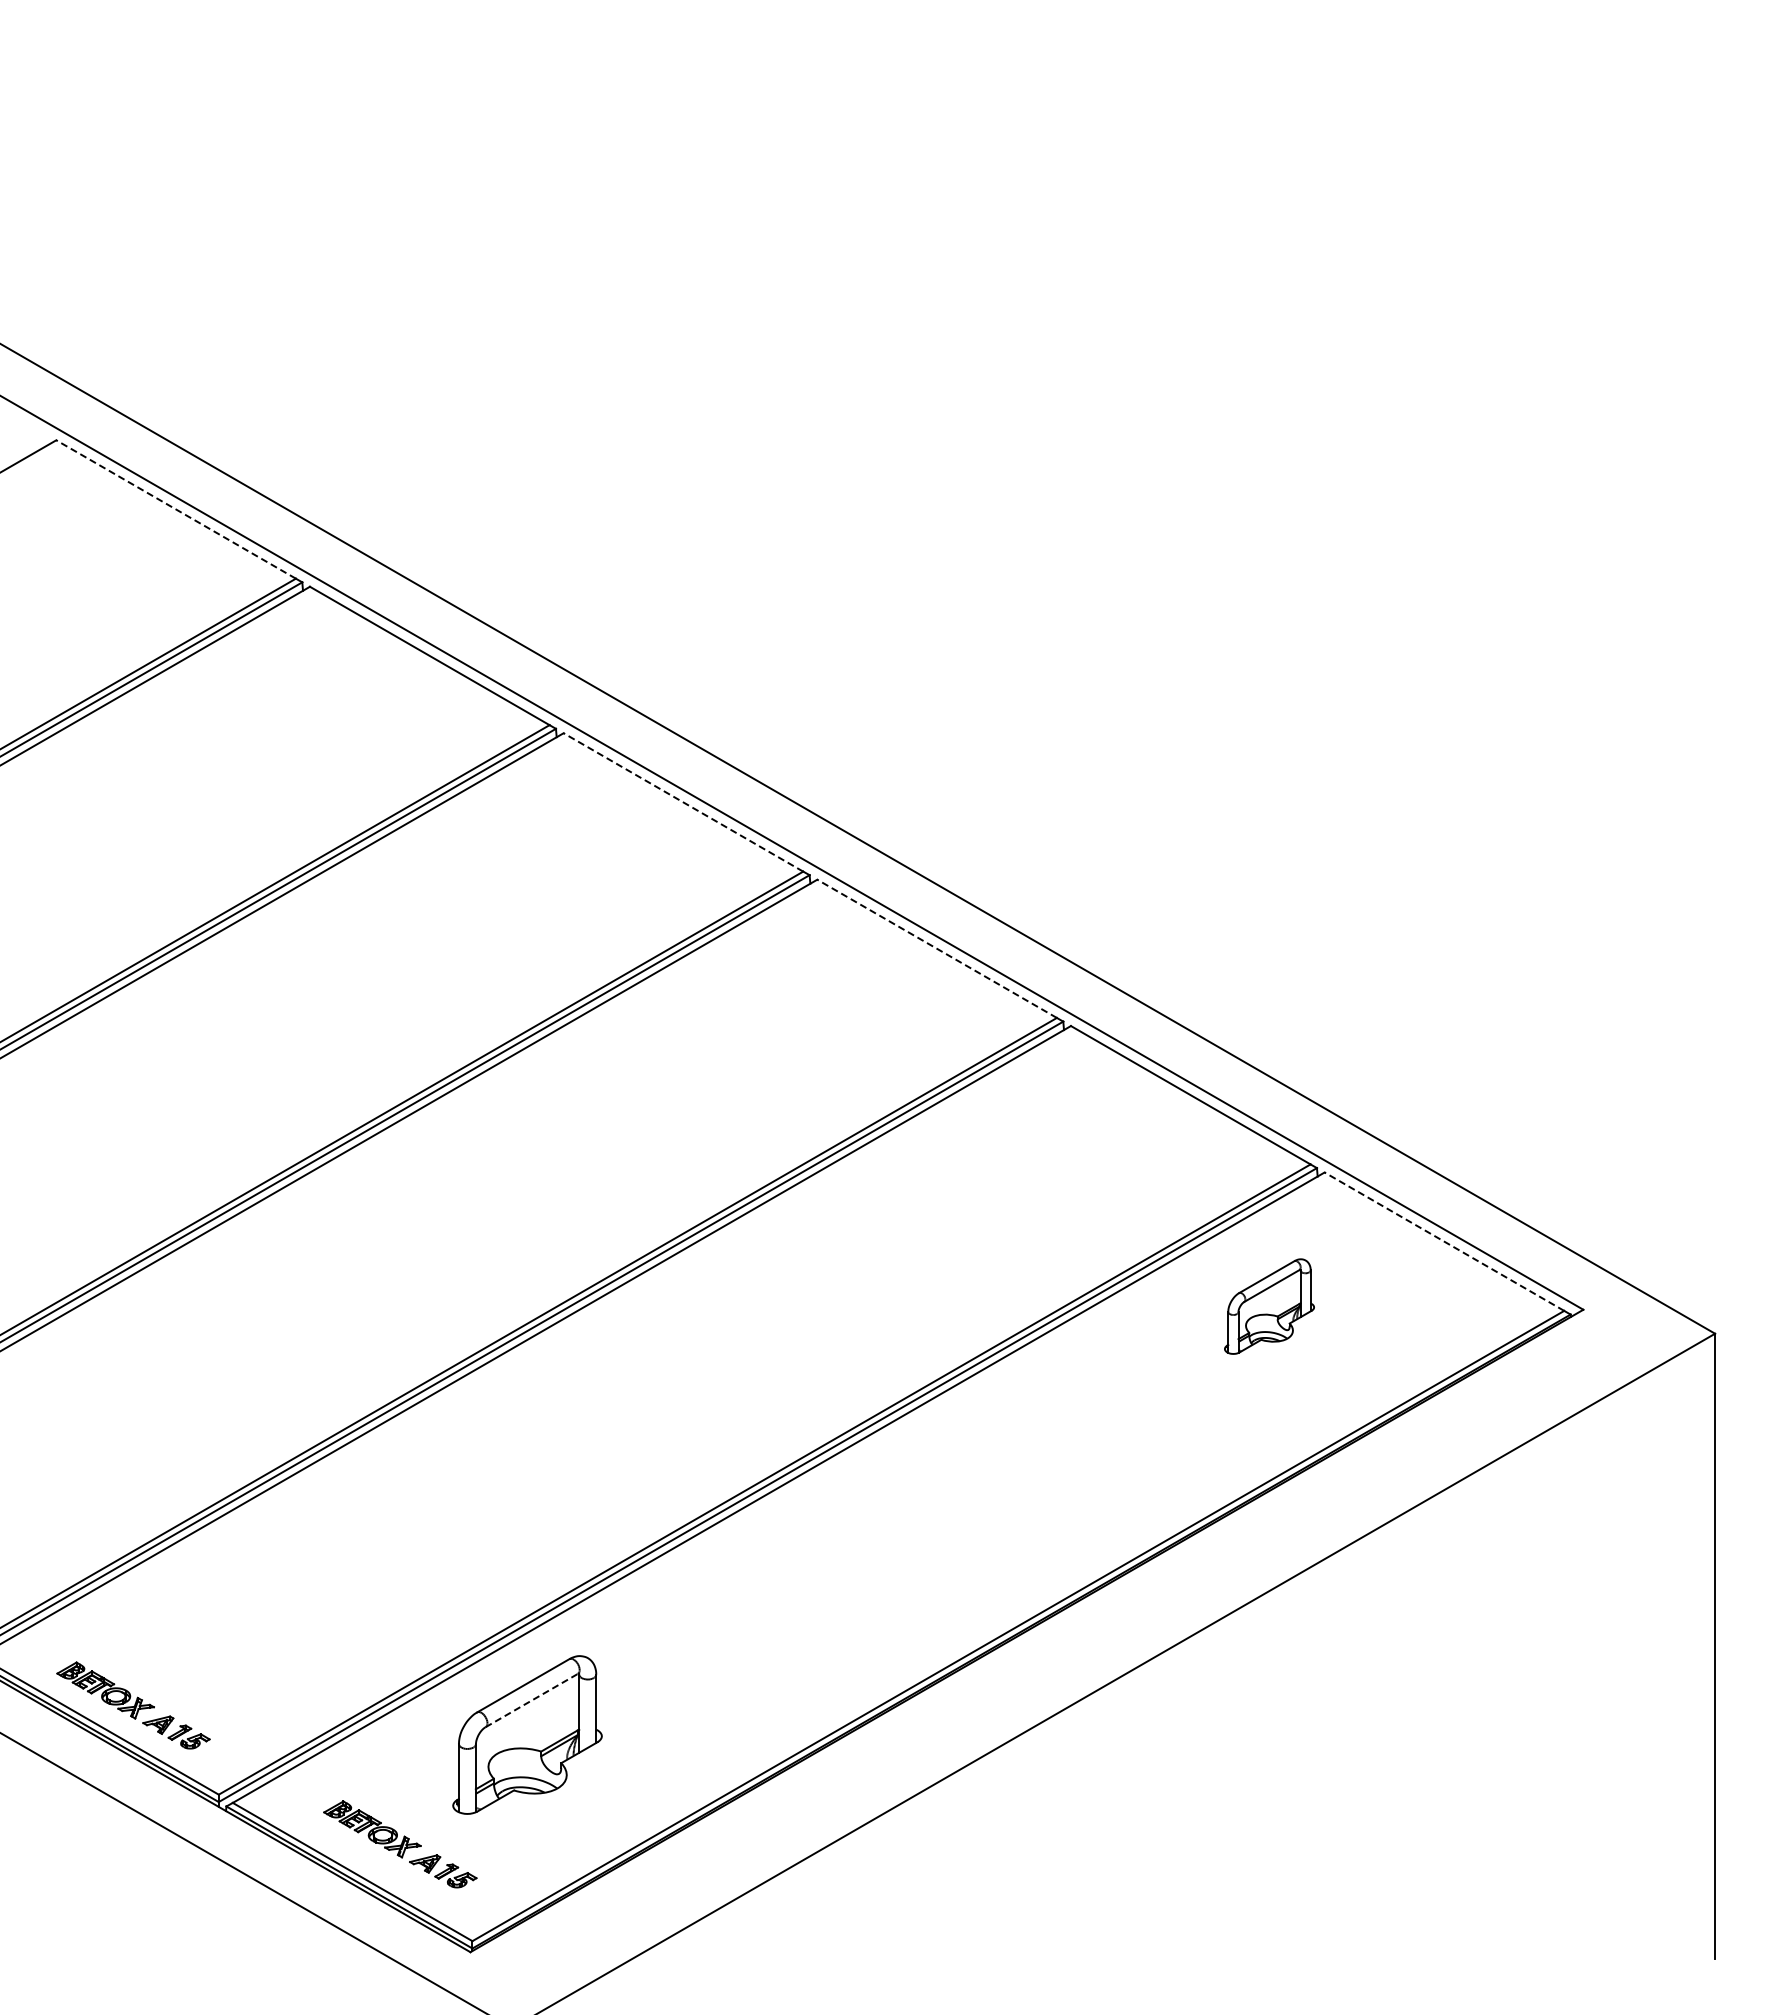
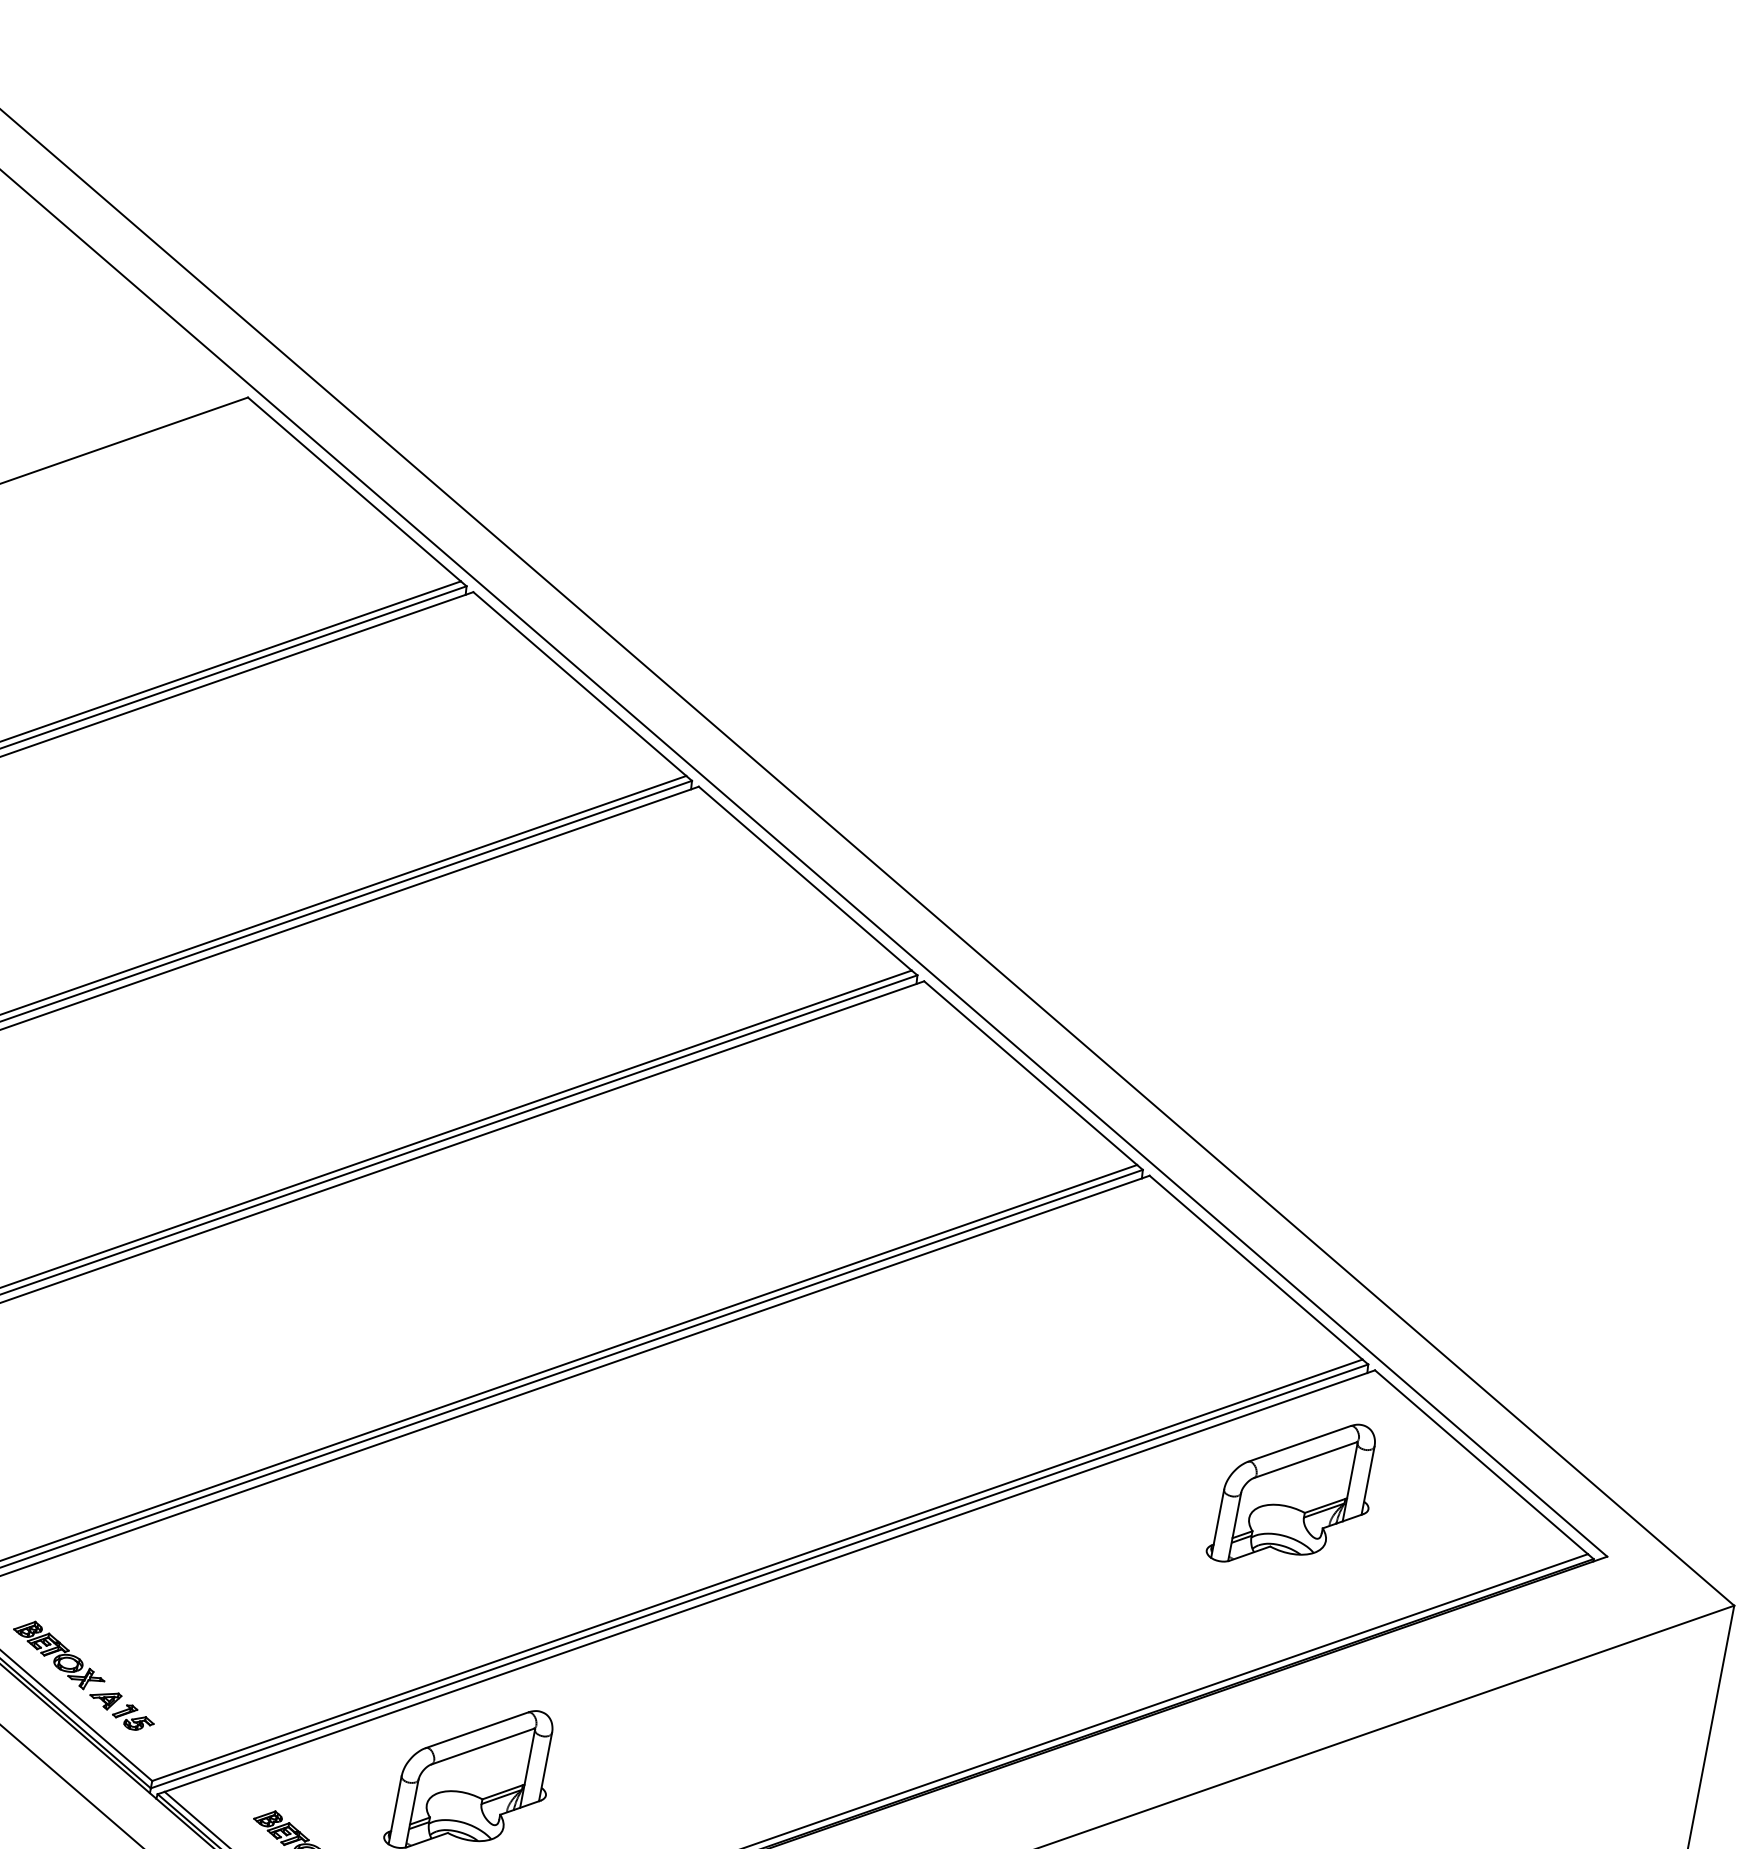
line: (175, 509) -> (353, 489), dashed -> solid
line: (683, 802) -> (805, 878), dashed -> solid
line: (936, 948) -> (1030, 1072), dashed -> solid
line: (1444, 1241) -> (1481, 1462), dashed -> solid
part: (1269, 1306) -> (1294, 1493), size x1.67
line: (532, 1700) -> (483, 1746), dashed -> solid

